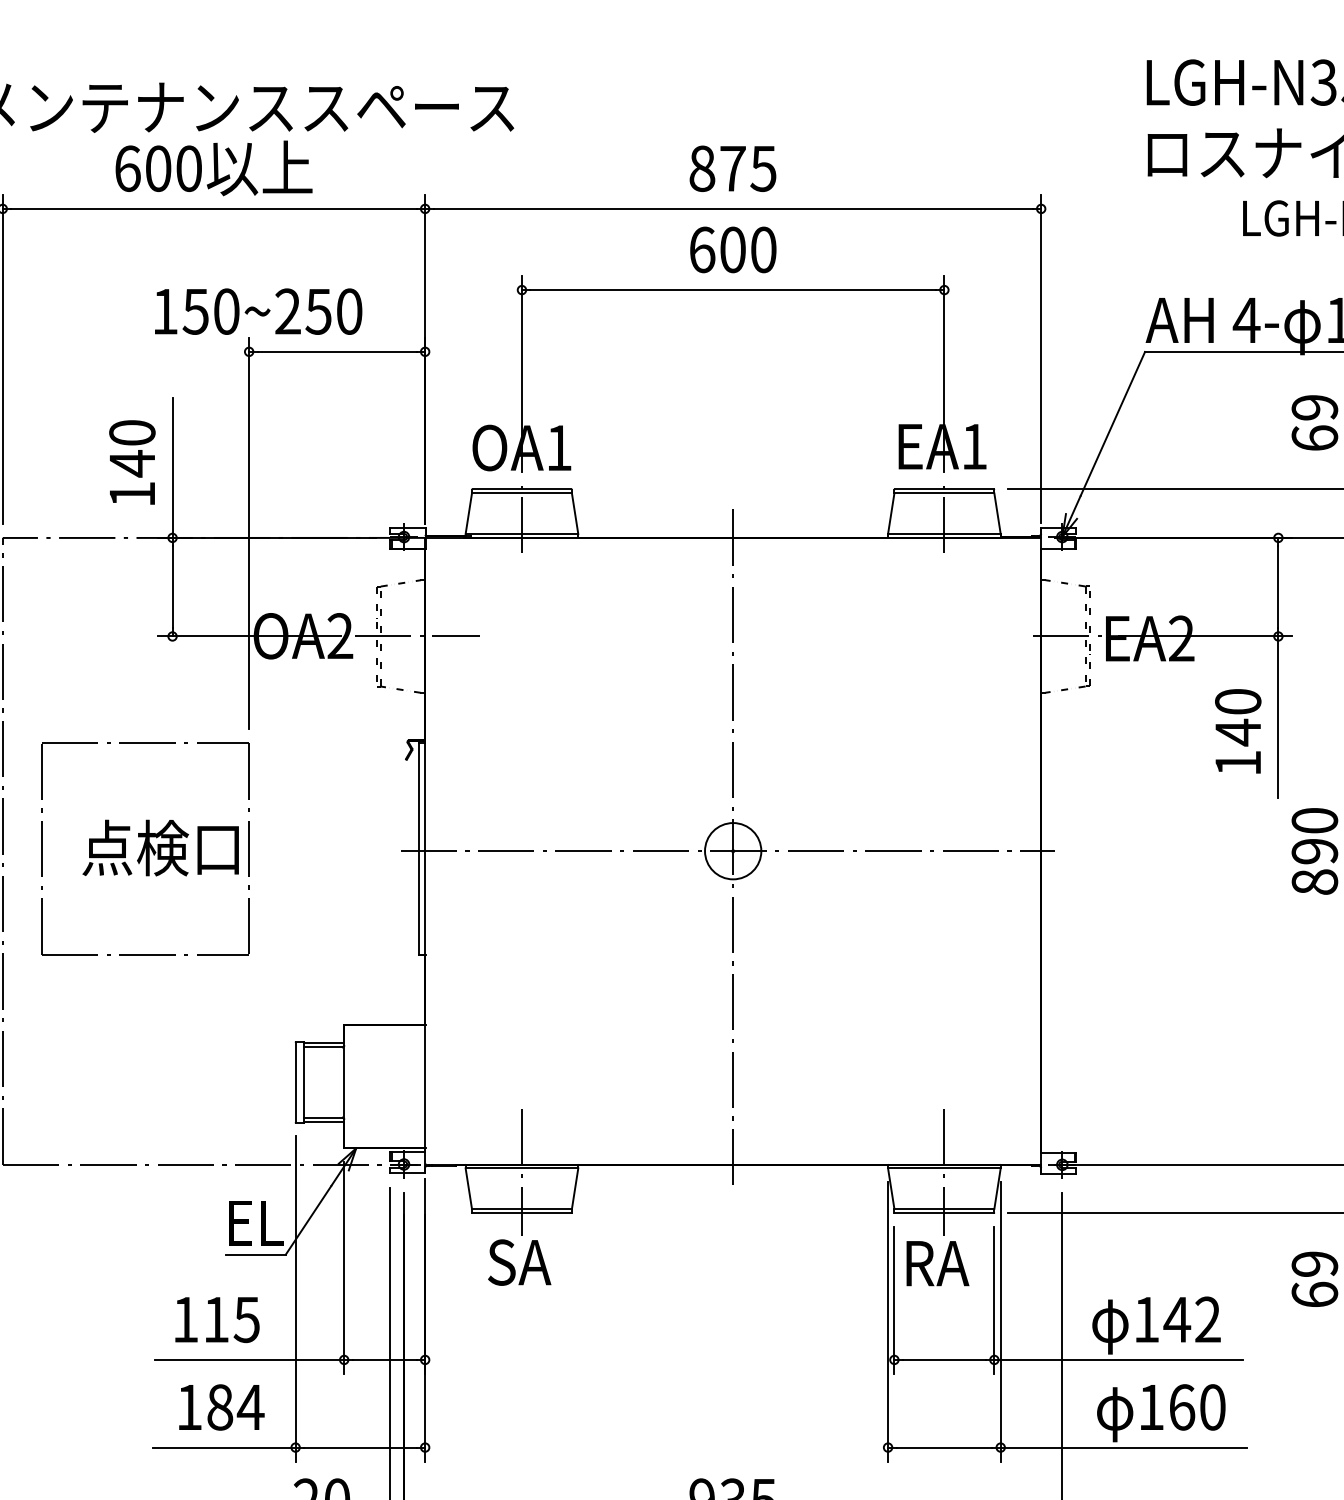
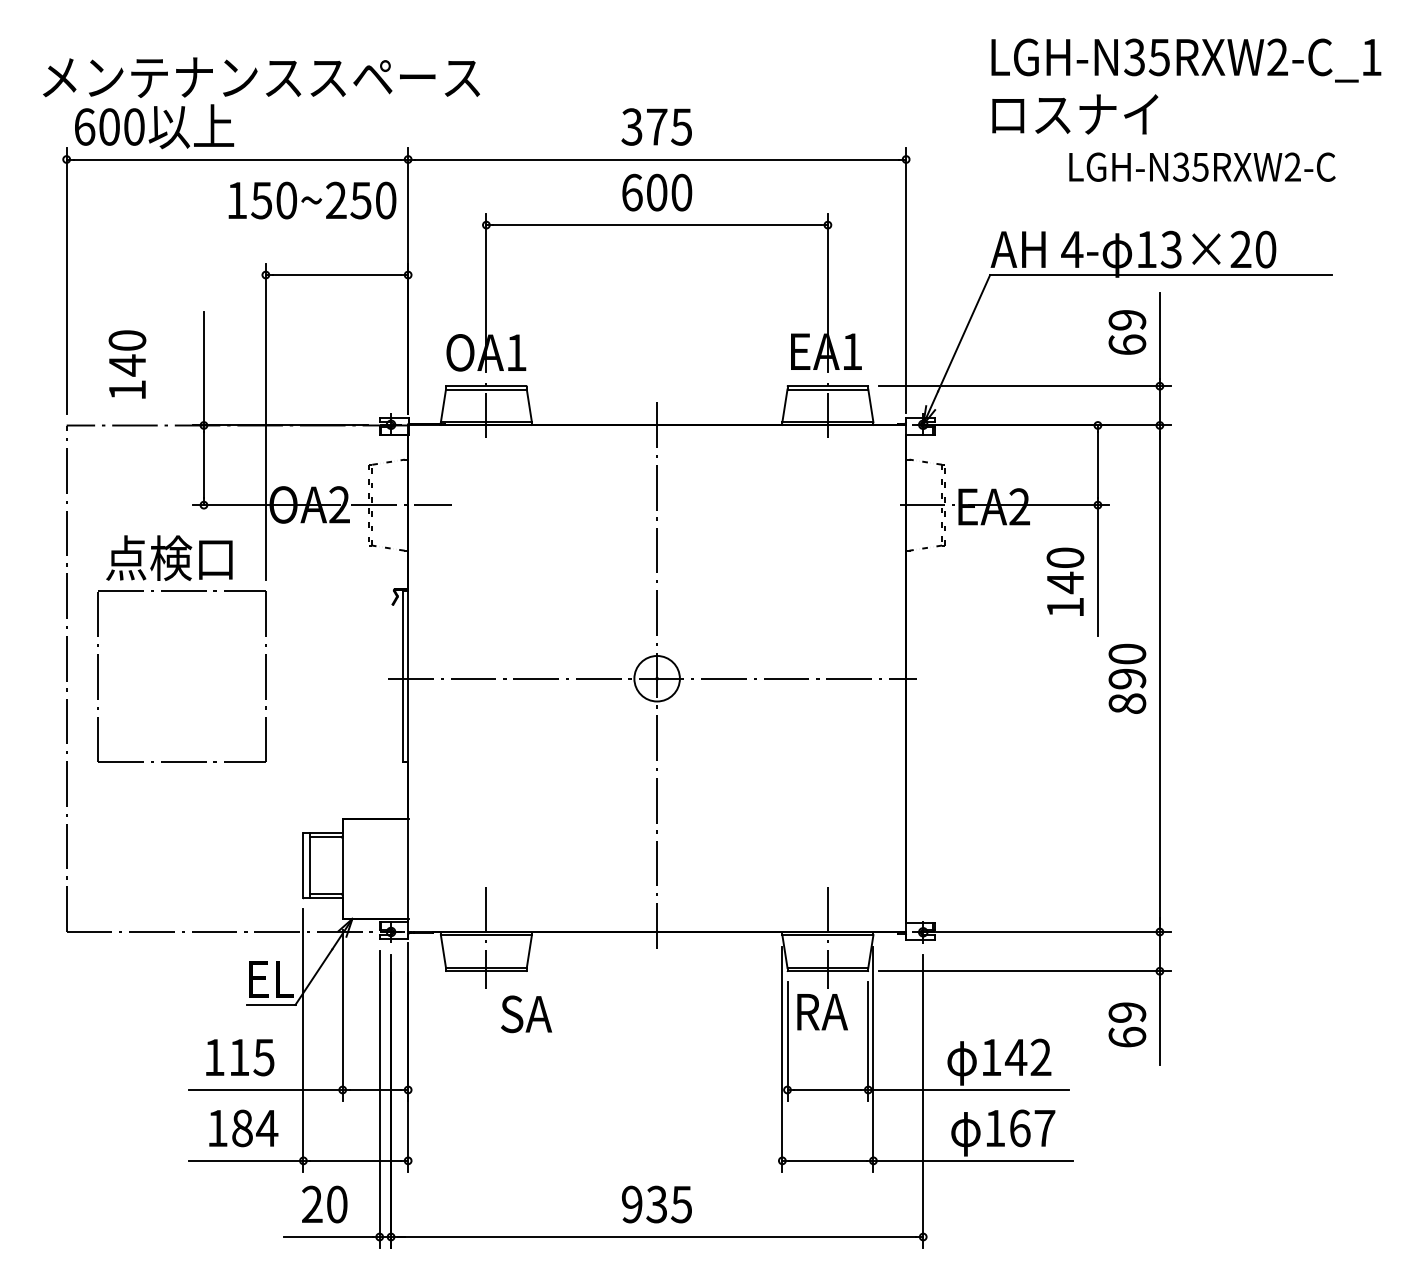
text: (214, 168) -> (154, 126), moved
text: (701, 168) -> (631, 126), 875 -> 375
text: (258, 311) -> (312, 200), moved
text: (132, 462) -> (127, 364), moved
text: (160, 847) -> (169, 557), moved
text: (519, 1262) -> (526, 1014), moved
text: (1212, 1407) -> (1044, 1128), 160 -> 167

